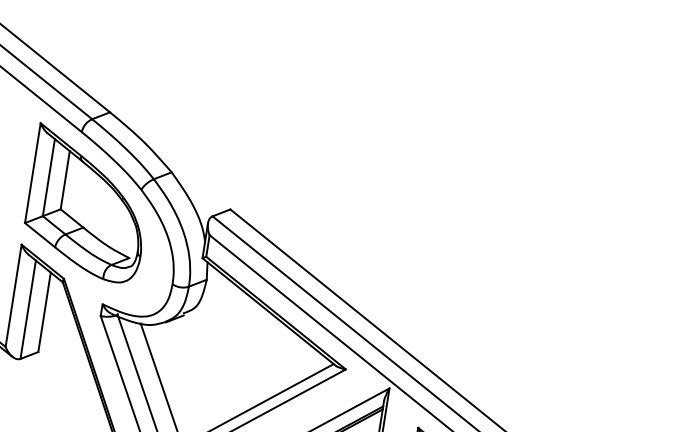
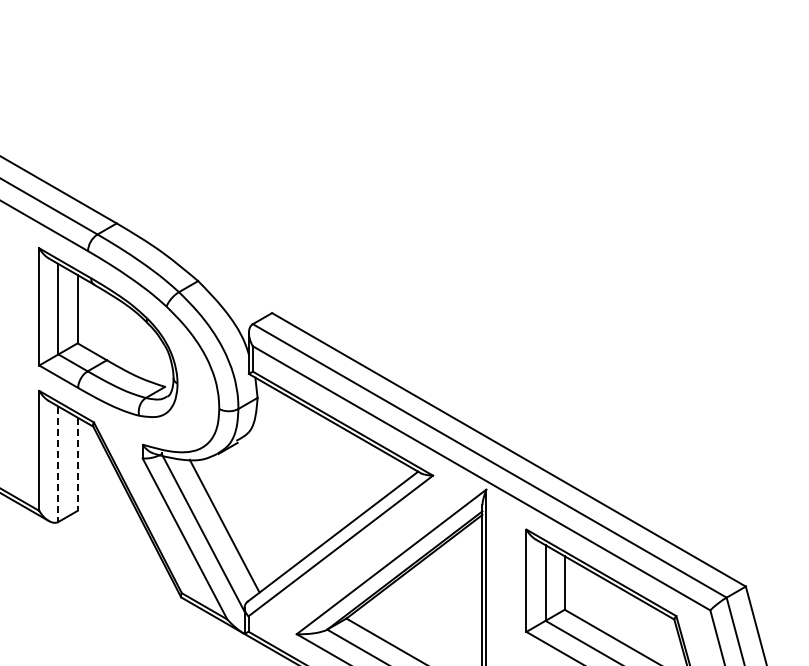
line: (28, 309) -> (58, 464), solid -> dashed
line: (44, 312) -> (77, 464), solid -> dashed

